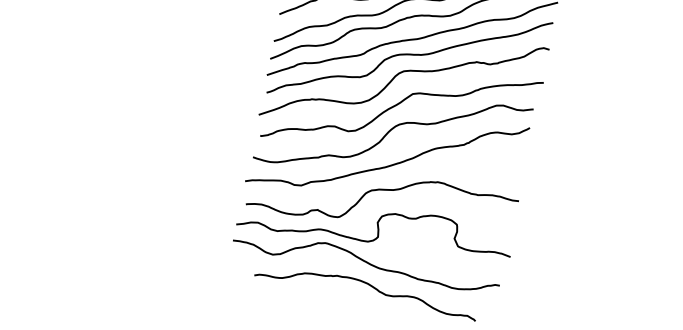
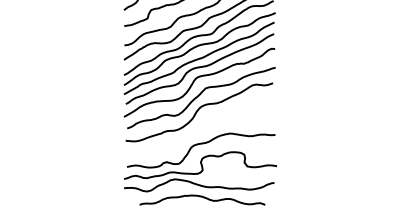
curve: (391, 163) -> (201, 128), removed

